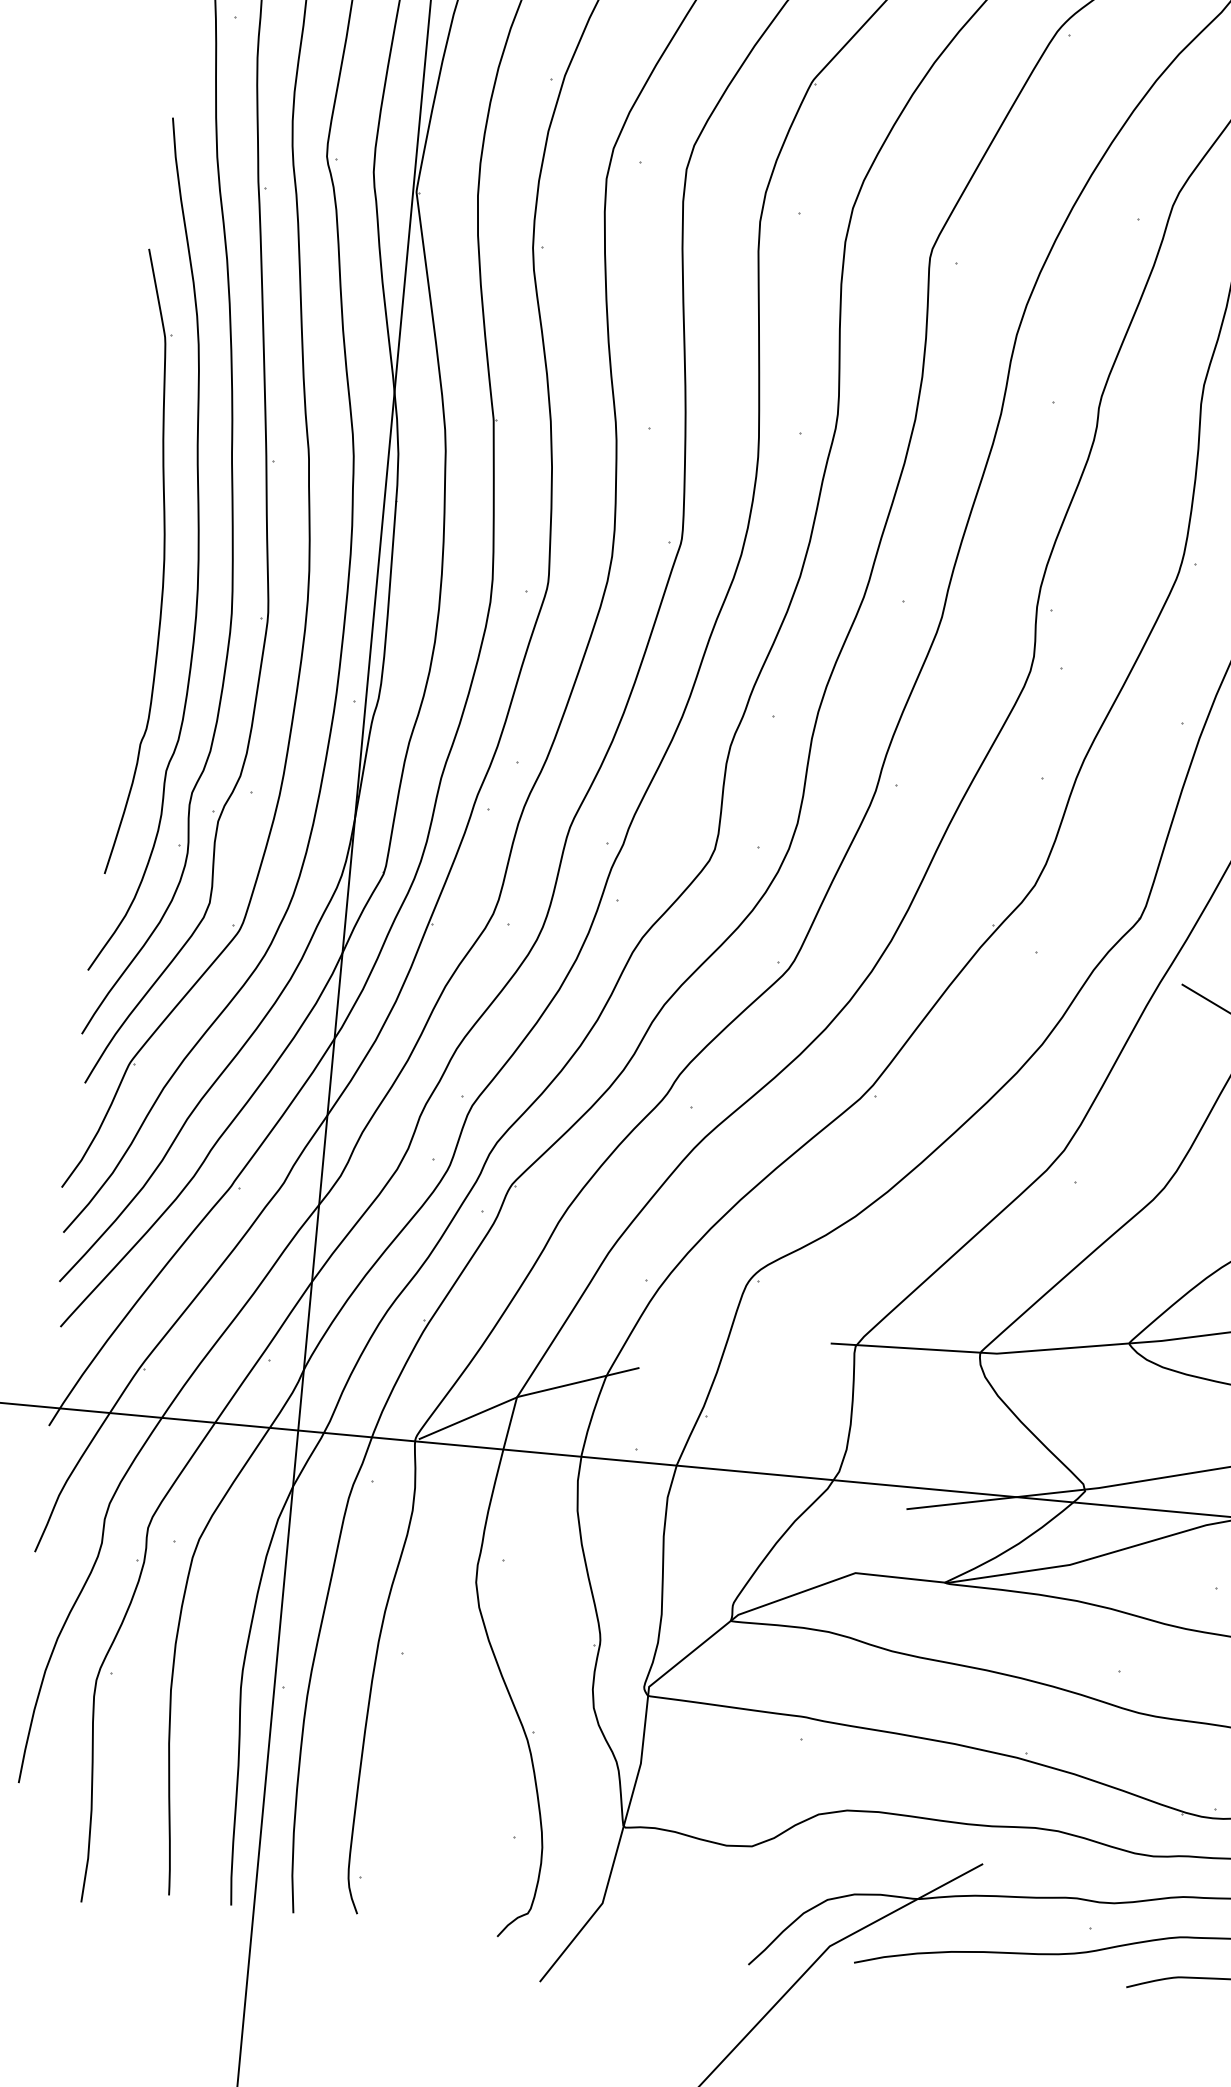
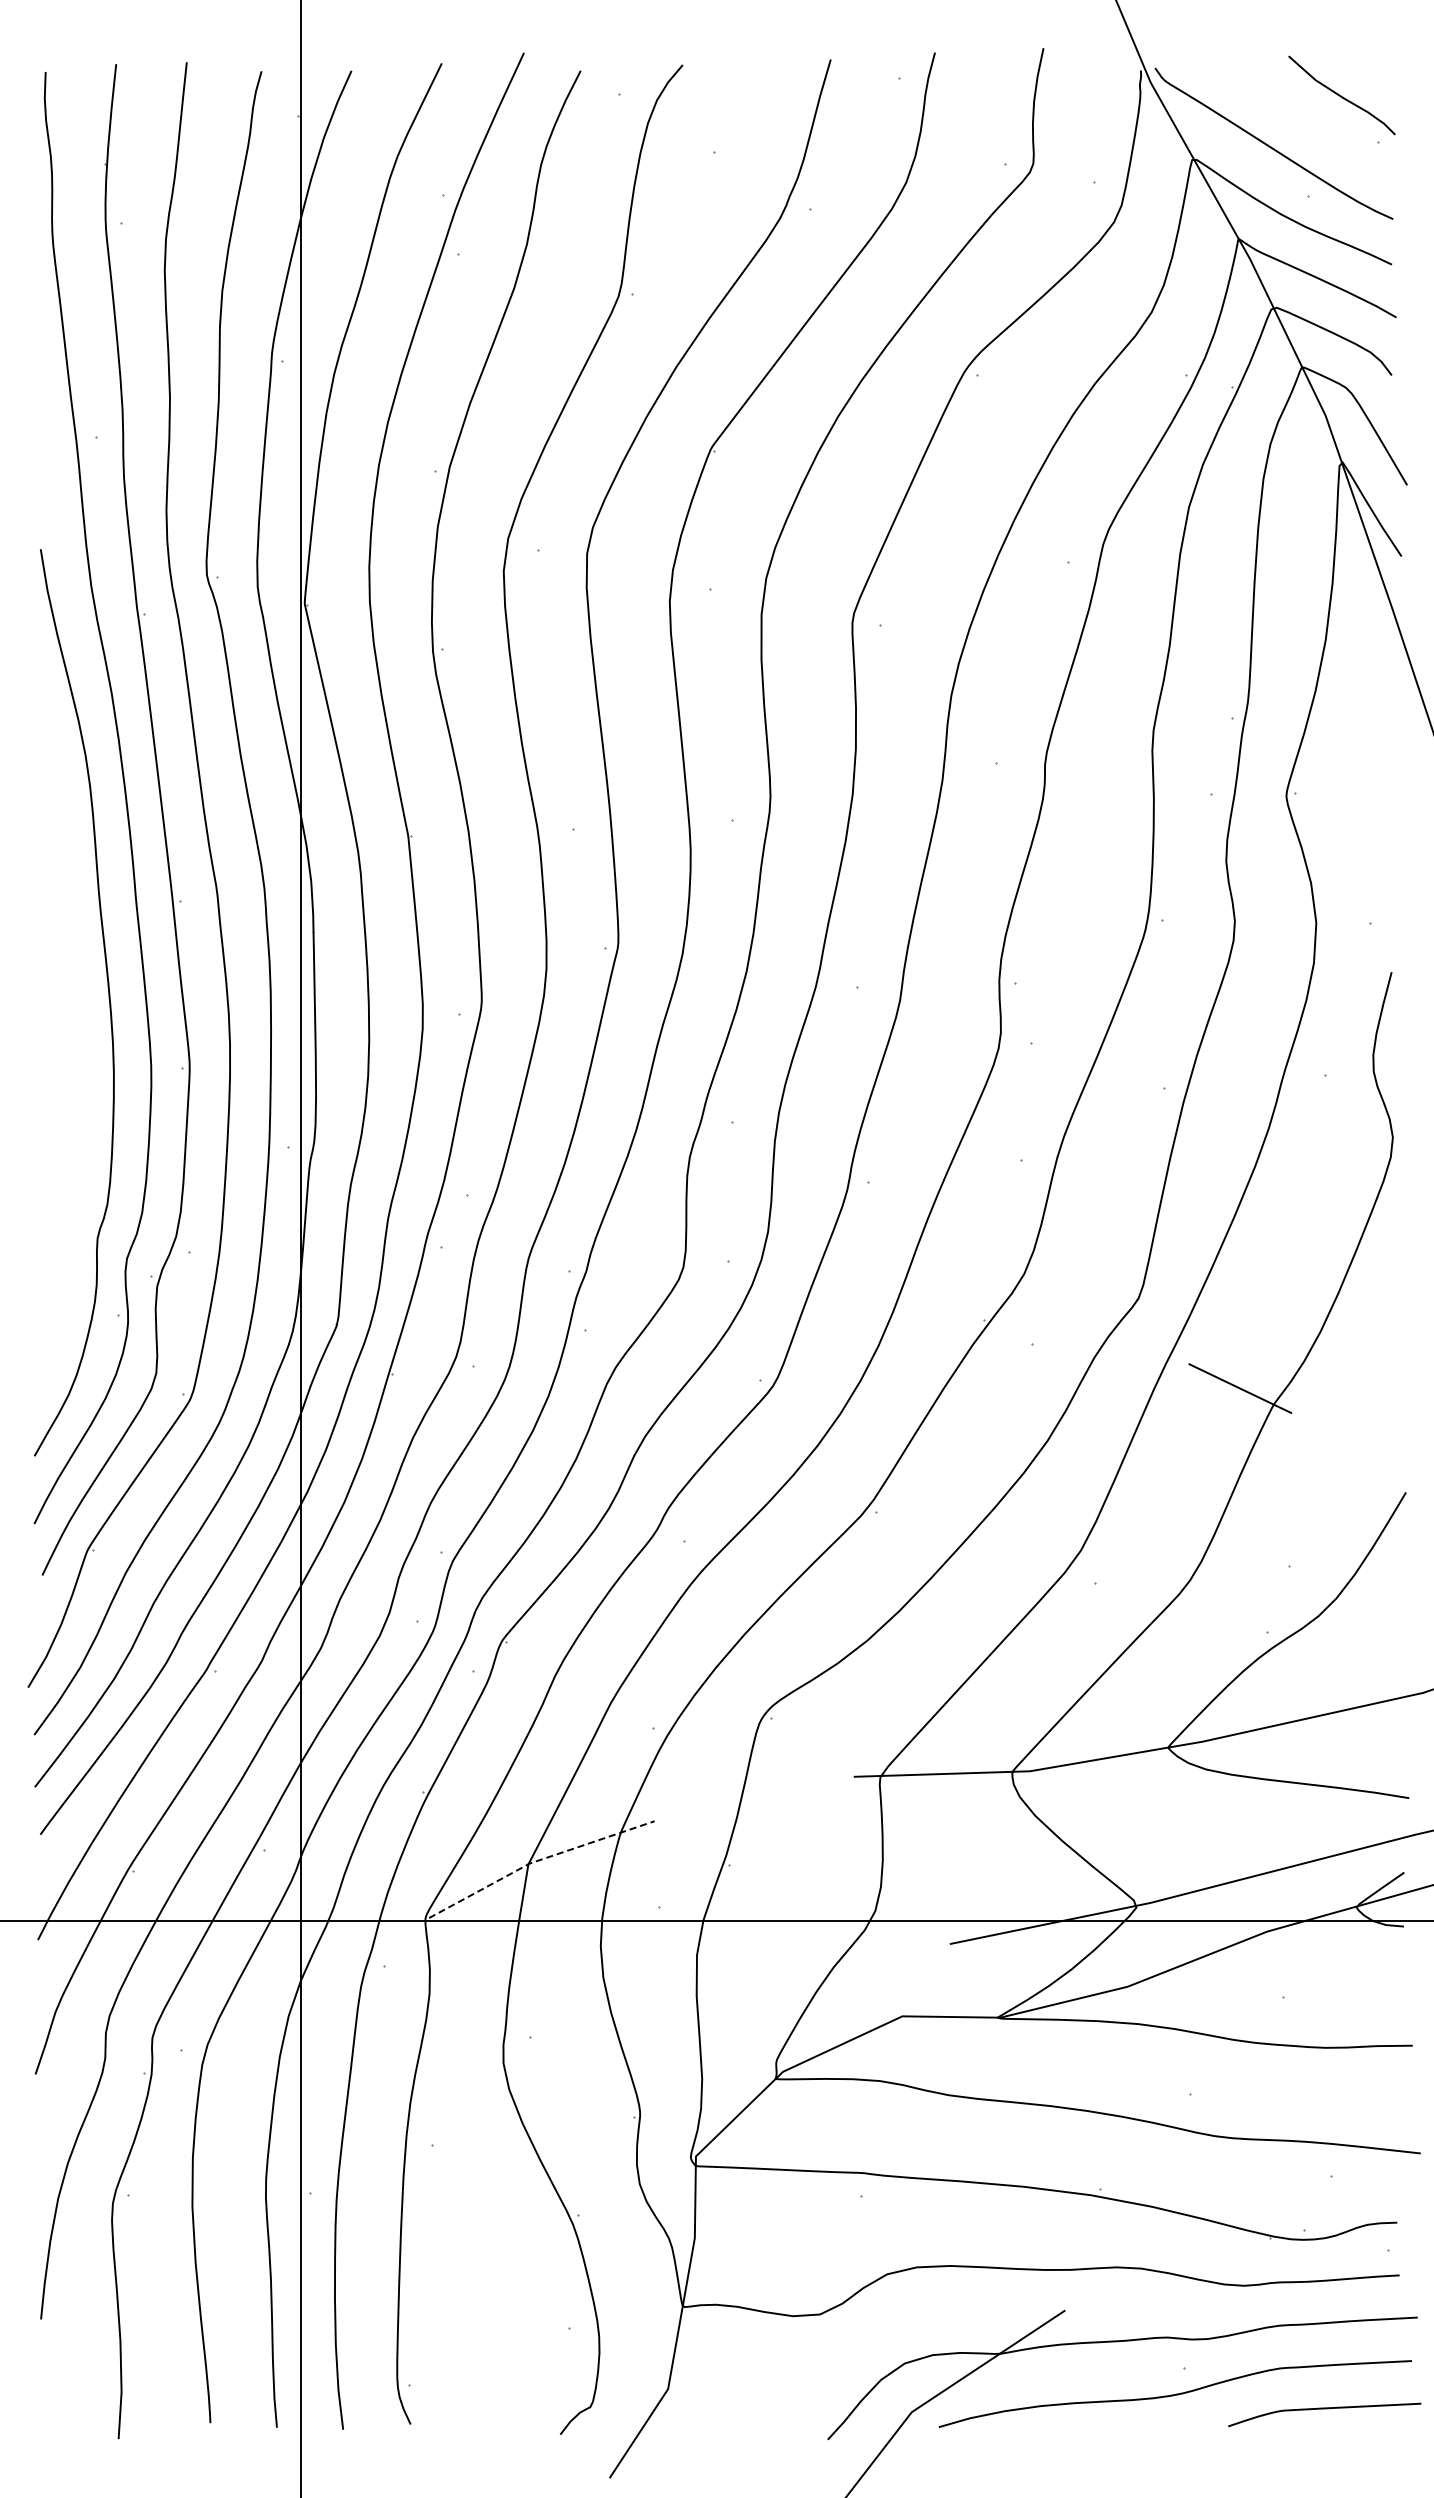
part: (163, 558) -> (73, 1014), removed
line: (525, 1394) -> (537, 1860), solid -> dashed

